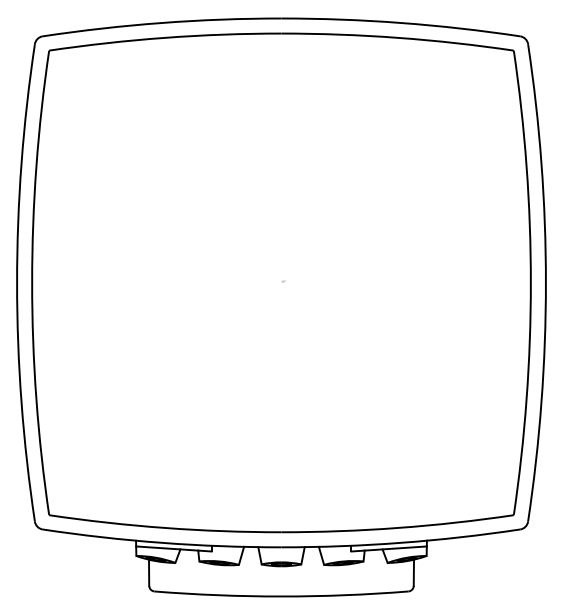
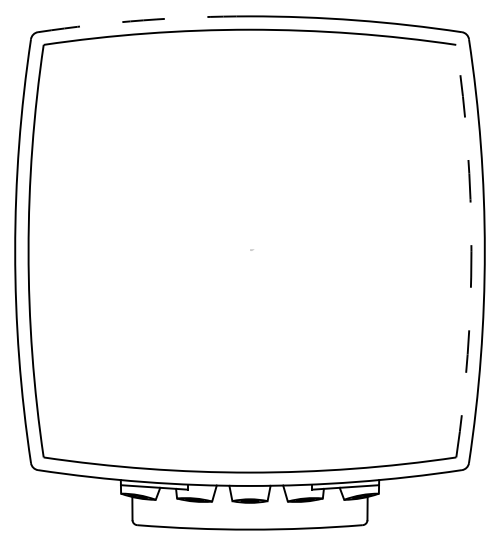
arc: (161, 23) -> (143, 20), solid -> dashed
arc: (530, 283) -> (471, 251), solid -> dashed

